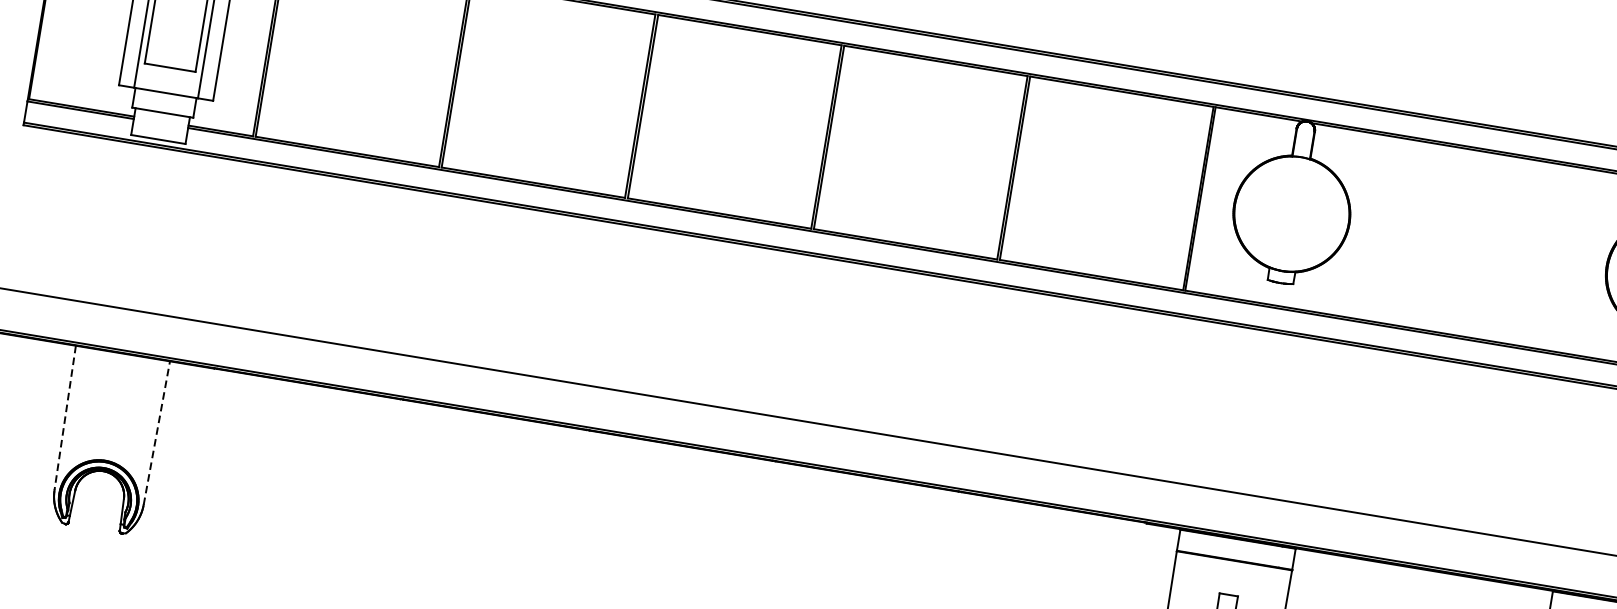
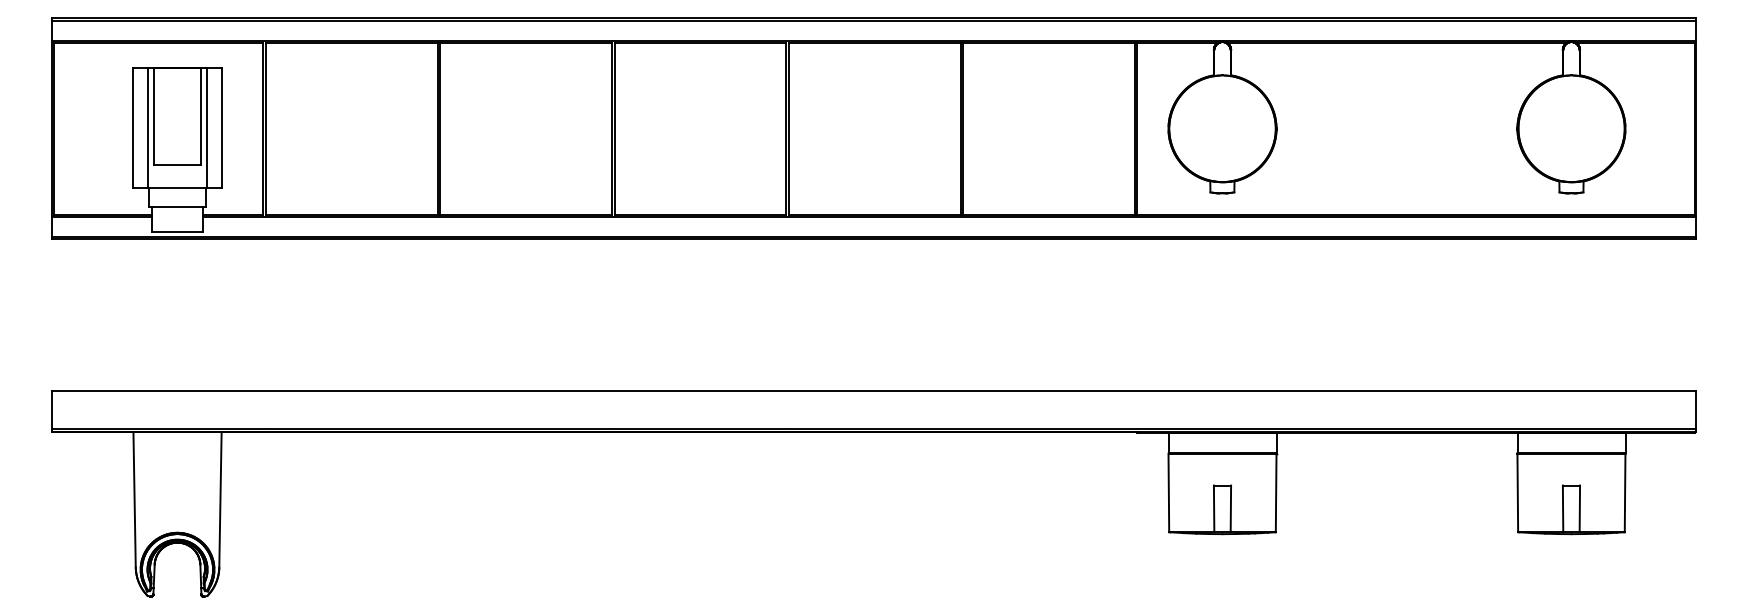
line: (65, 417) -> (134, 499), dashed -> solid
line: (156, 432) -> (220, 499), dashed -> solid

